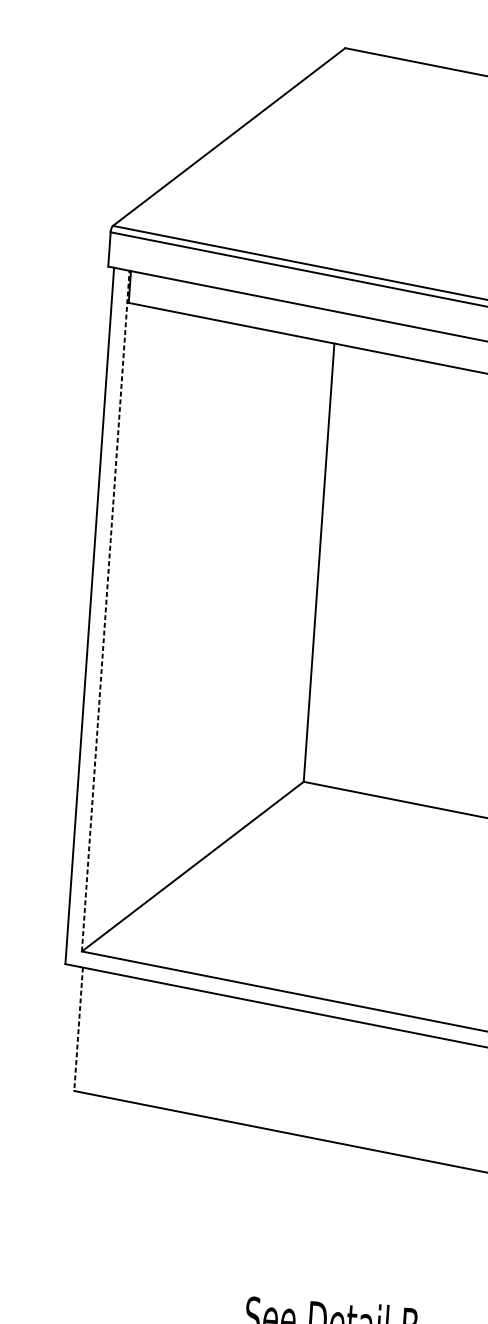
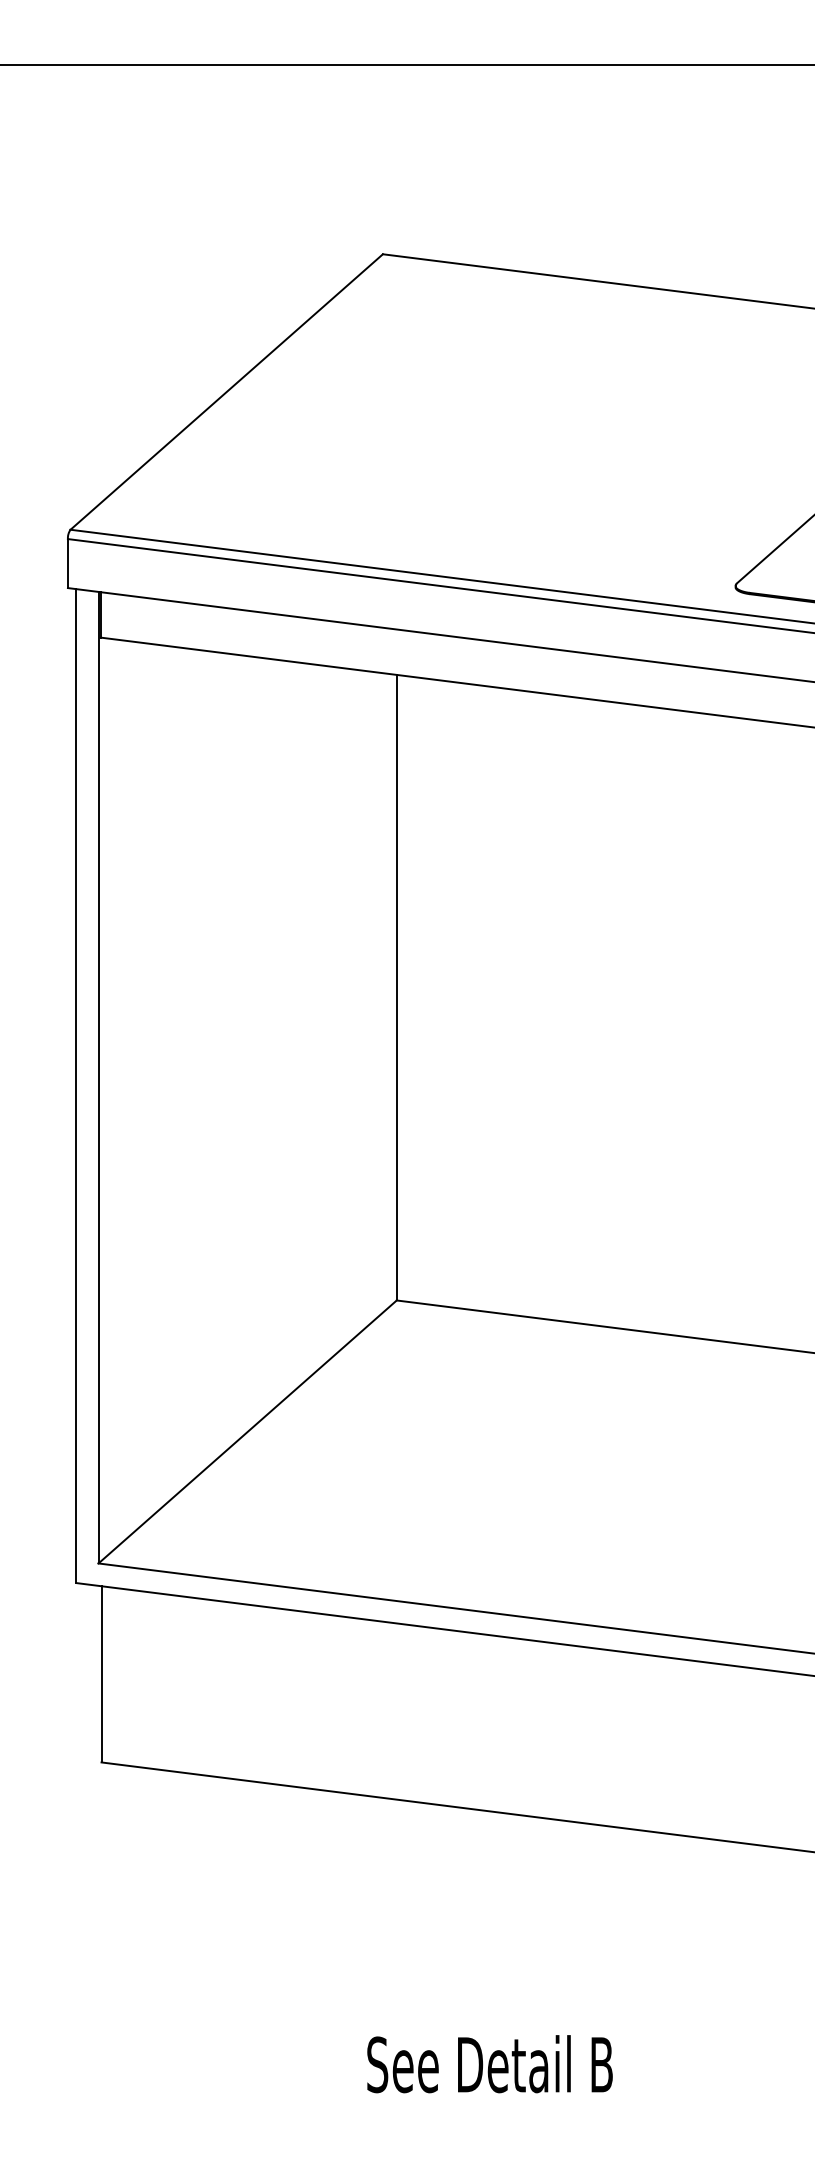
line: (105, 610) -> (98, 1077), dashed -> solid
line: (78, 1029) -> (101, 1674), dashed -> solid

